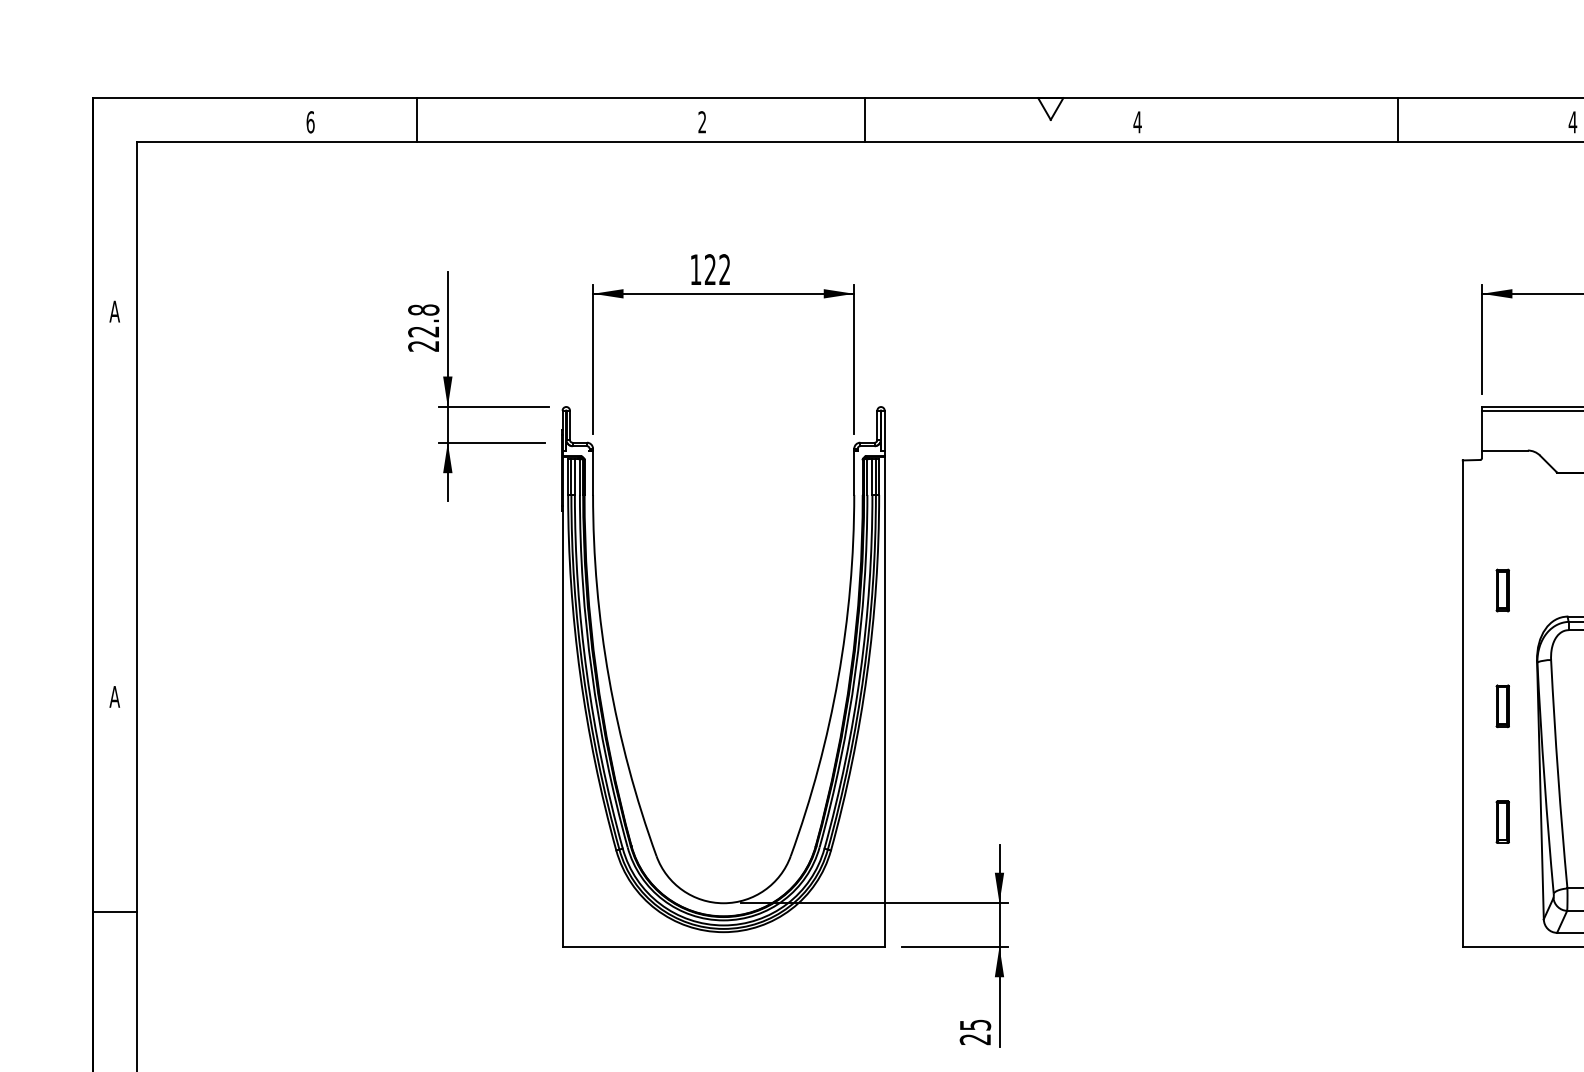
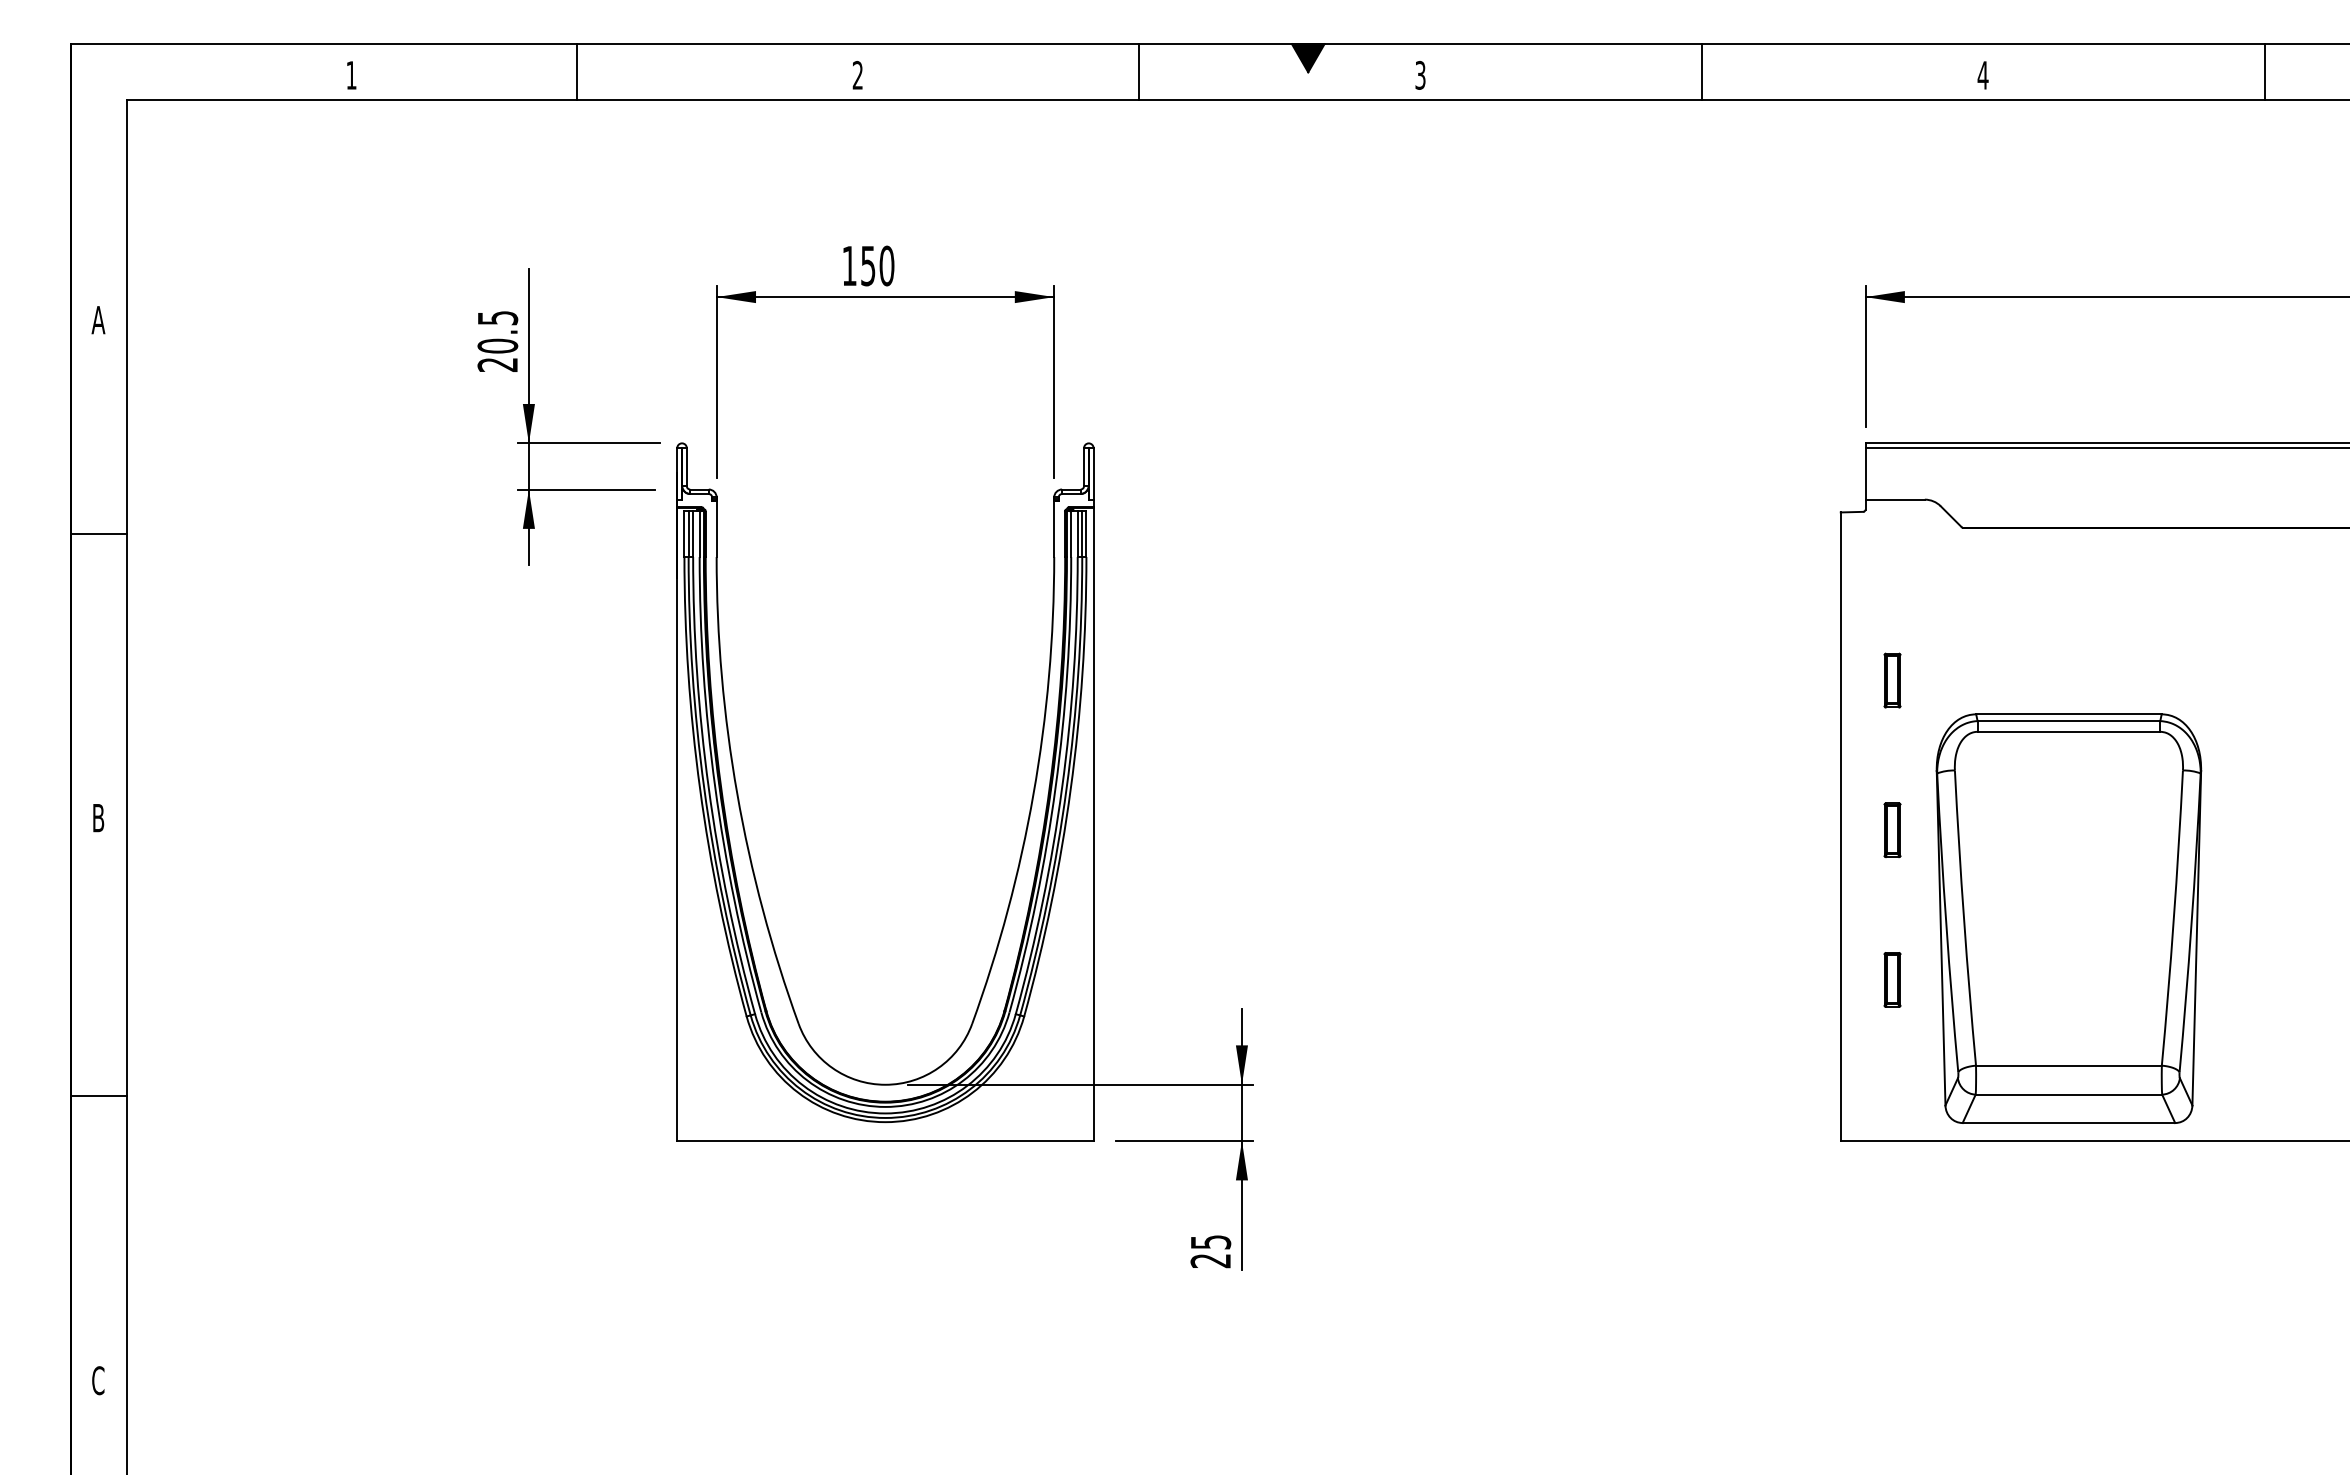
fill: (1050, 109) -> (1308, 58), added
line: (416, 120) -> (576, 72), moved
line: (864, 120) -> (1139, 72), moved
line: (1398, 120) -> (1702, 72), moved
text: (310, 121) -> (351, 74), 6 -> 1
text: (1137, 122) -> (1420, 75), 4 -> 3
text: (717, 269) -> (877, 265), 122 -> 150
text: (423, 320) -> (497, 331), 22.8 -> 20.5
line: (114, 476) -> (98, 533), added
text: (114, 697) -> (98, 818), A -> B

